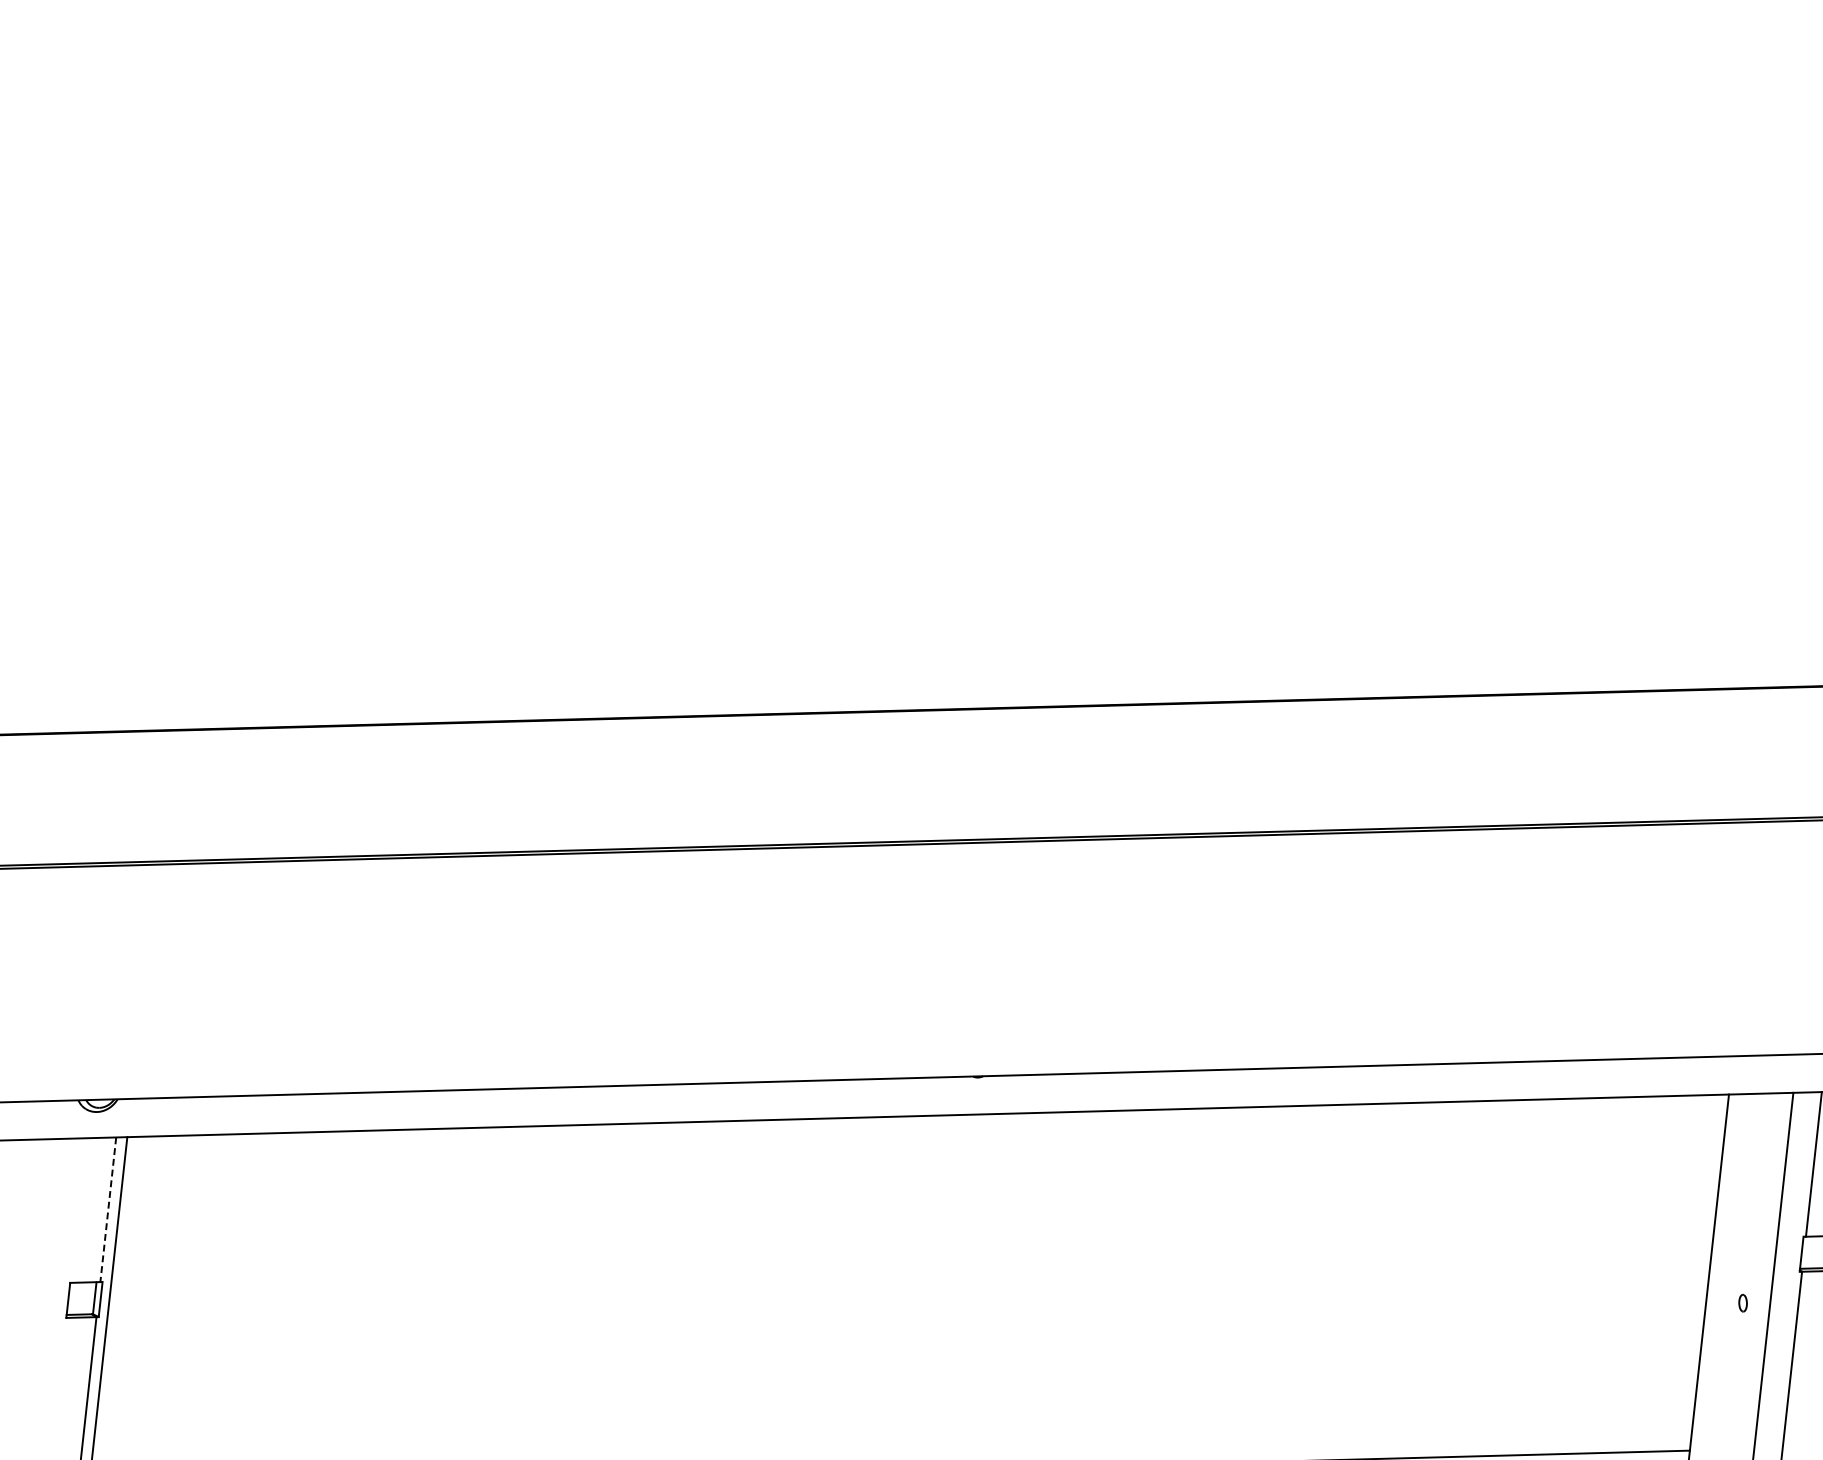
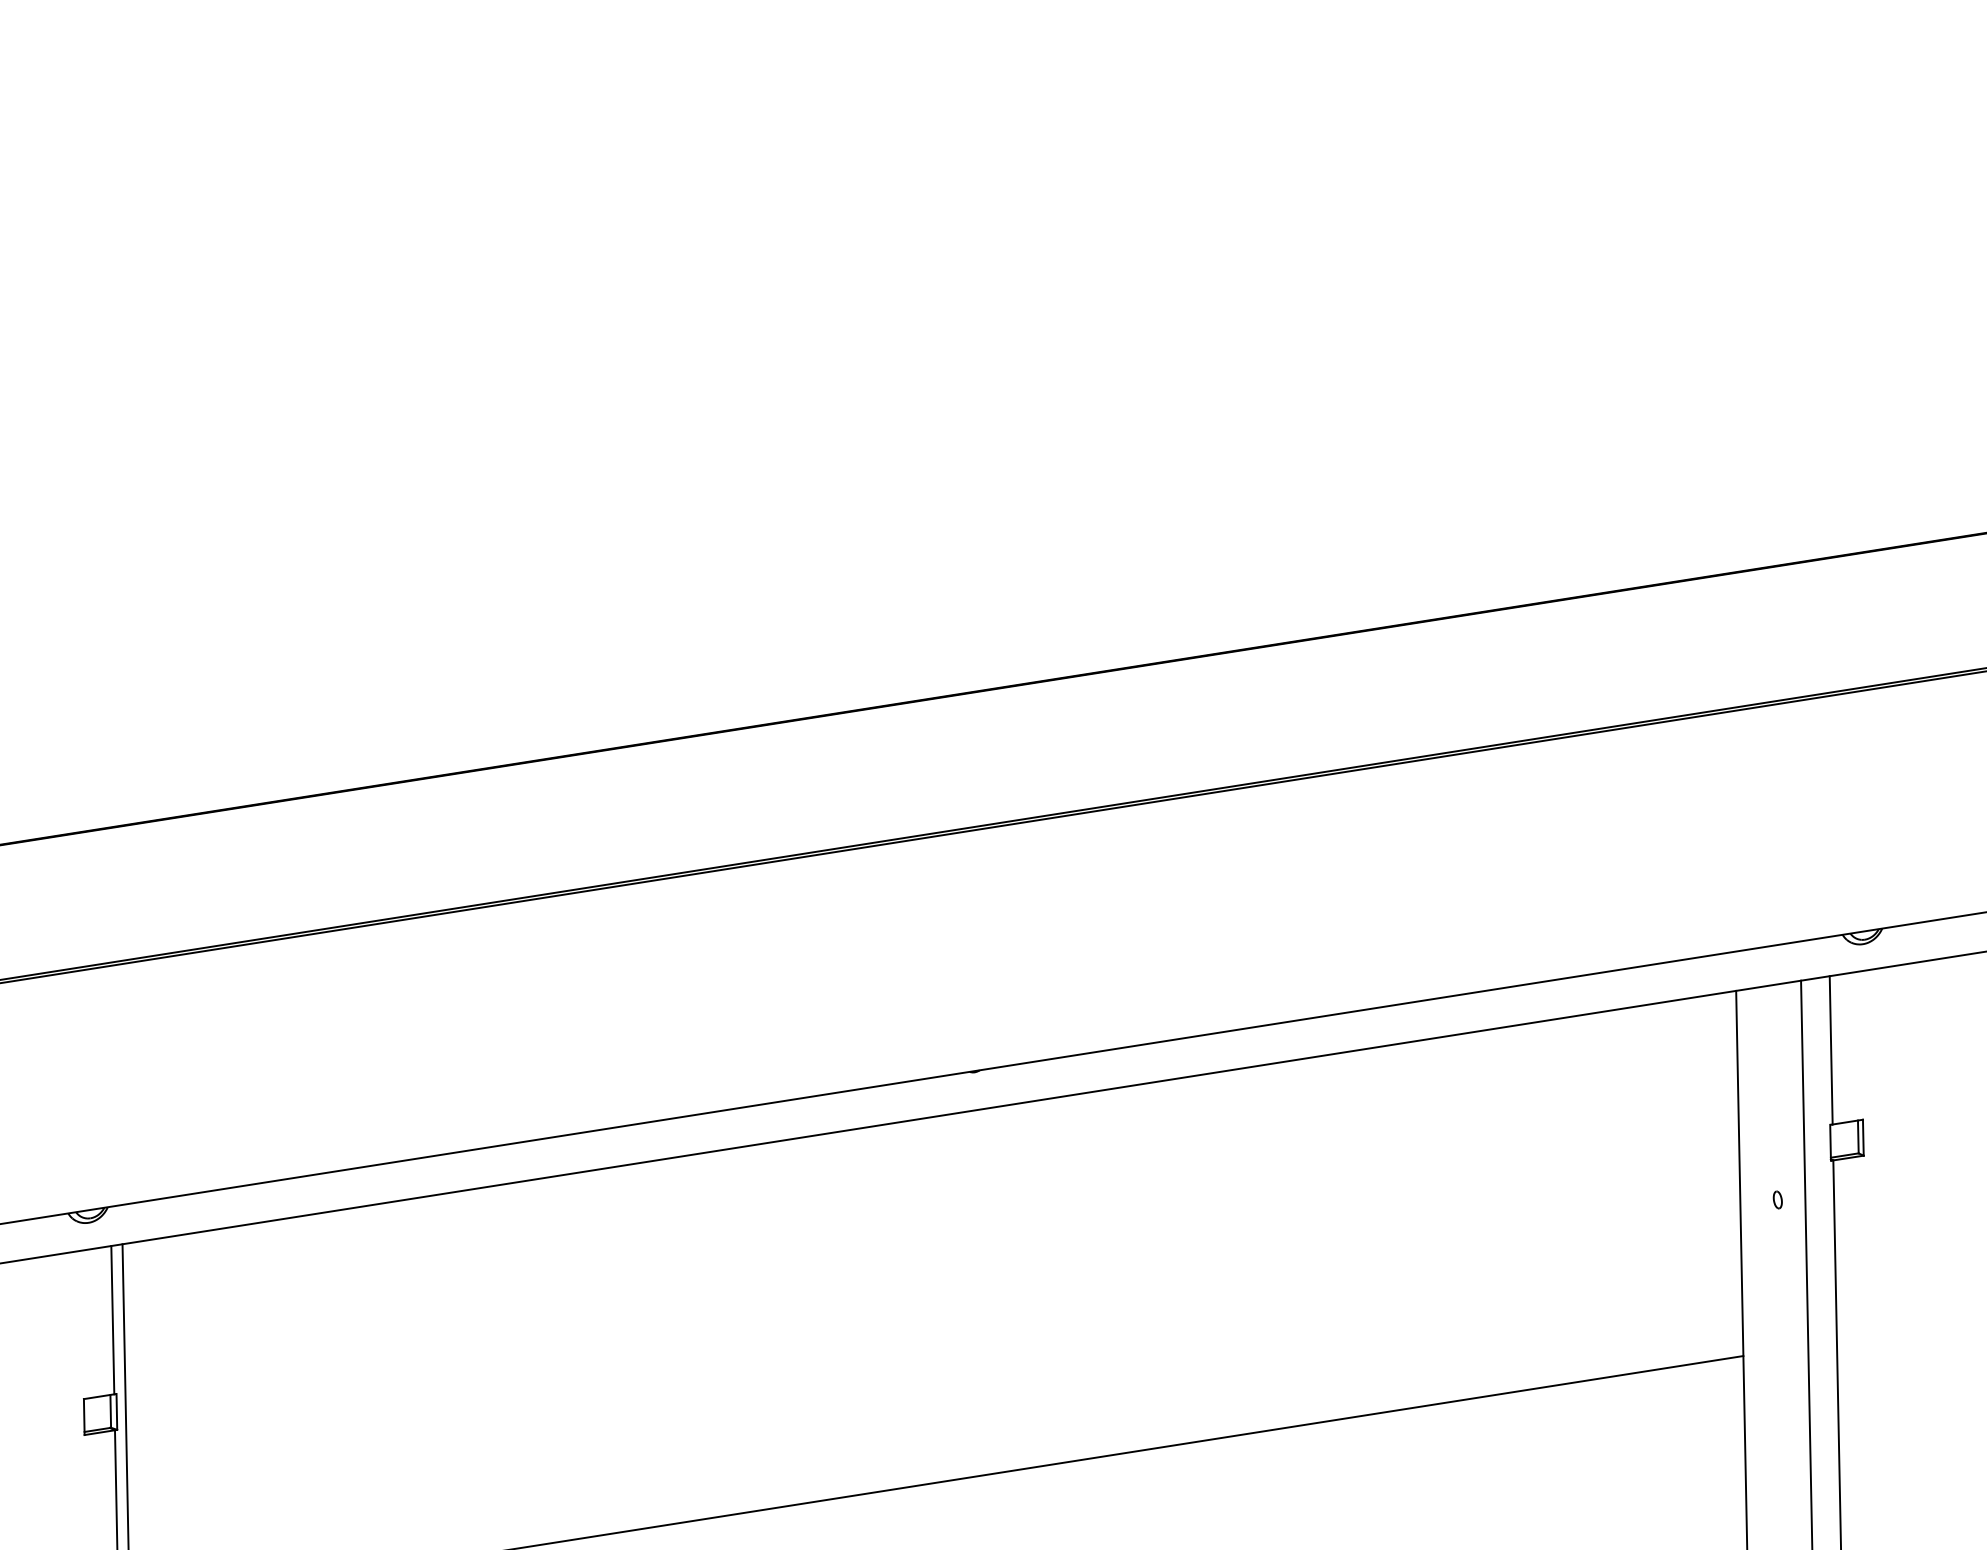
line: (107, 1210) -> (112, 1320), dashed -> solid

